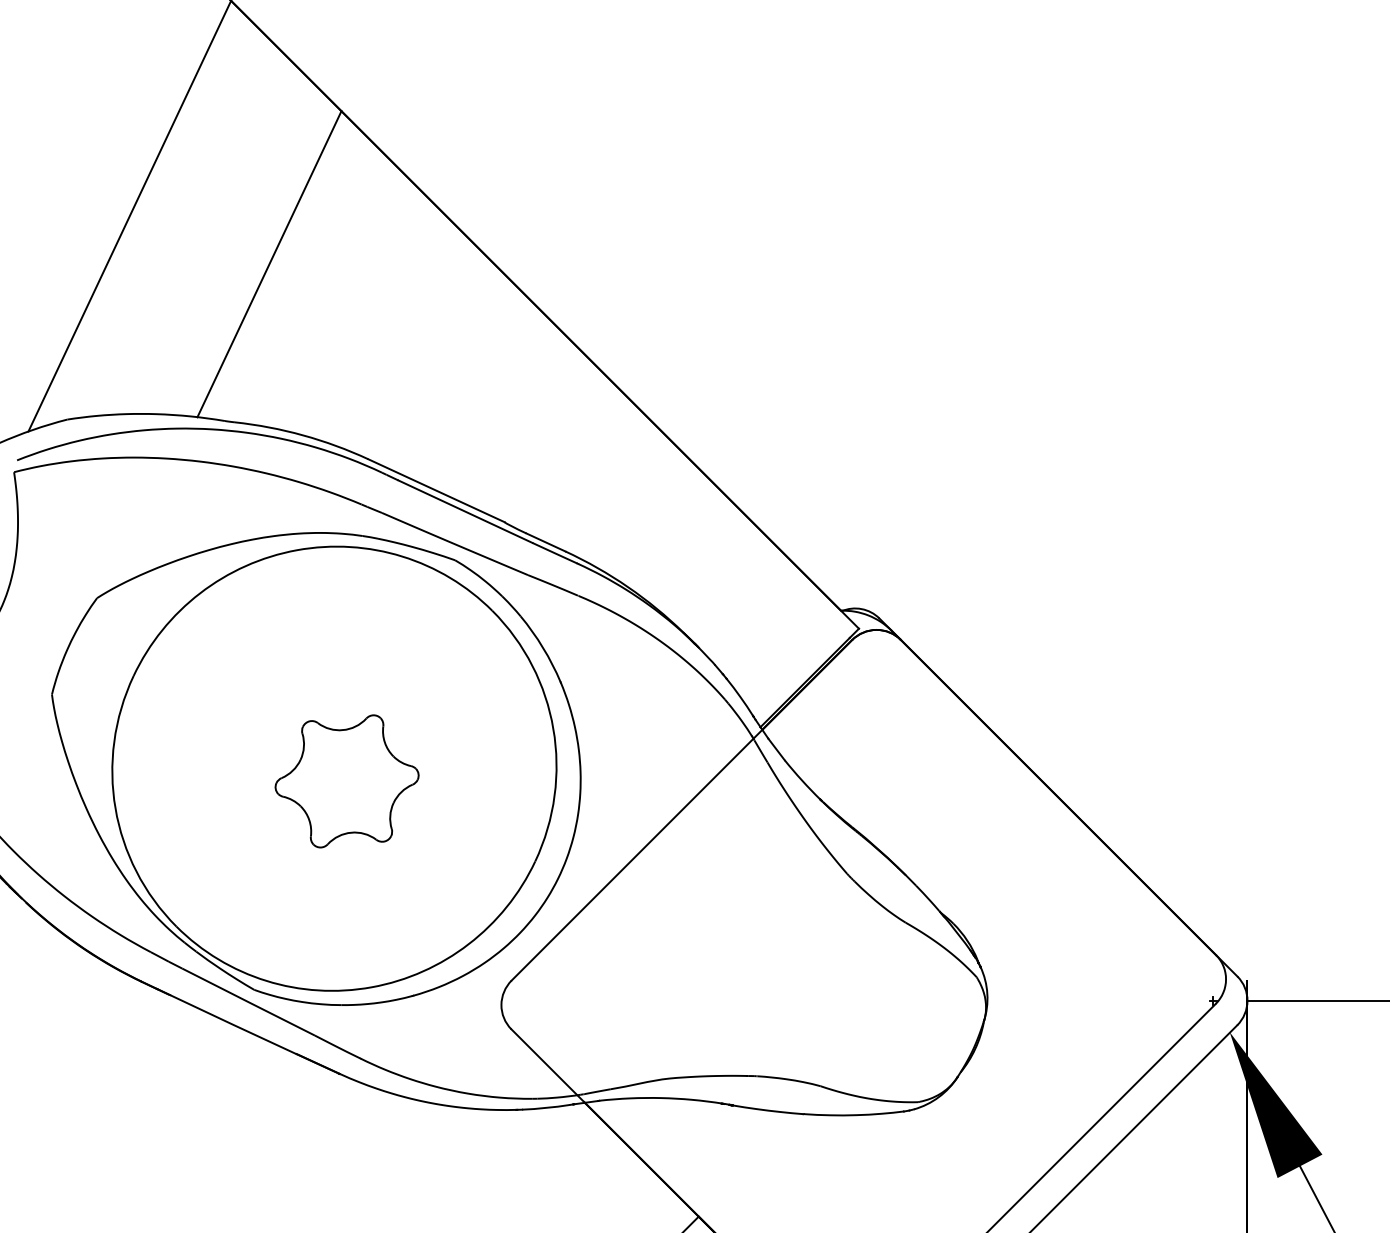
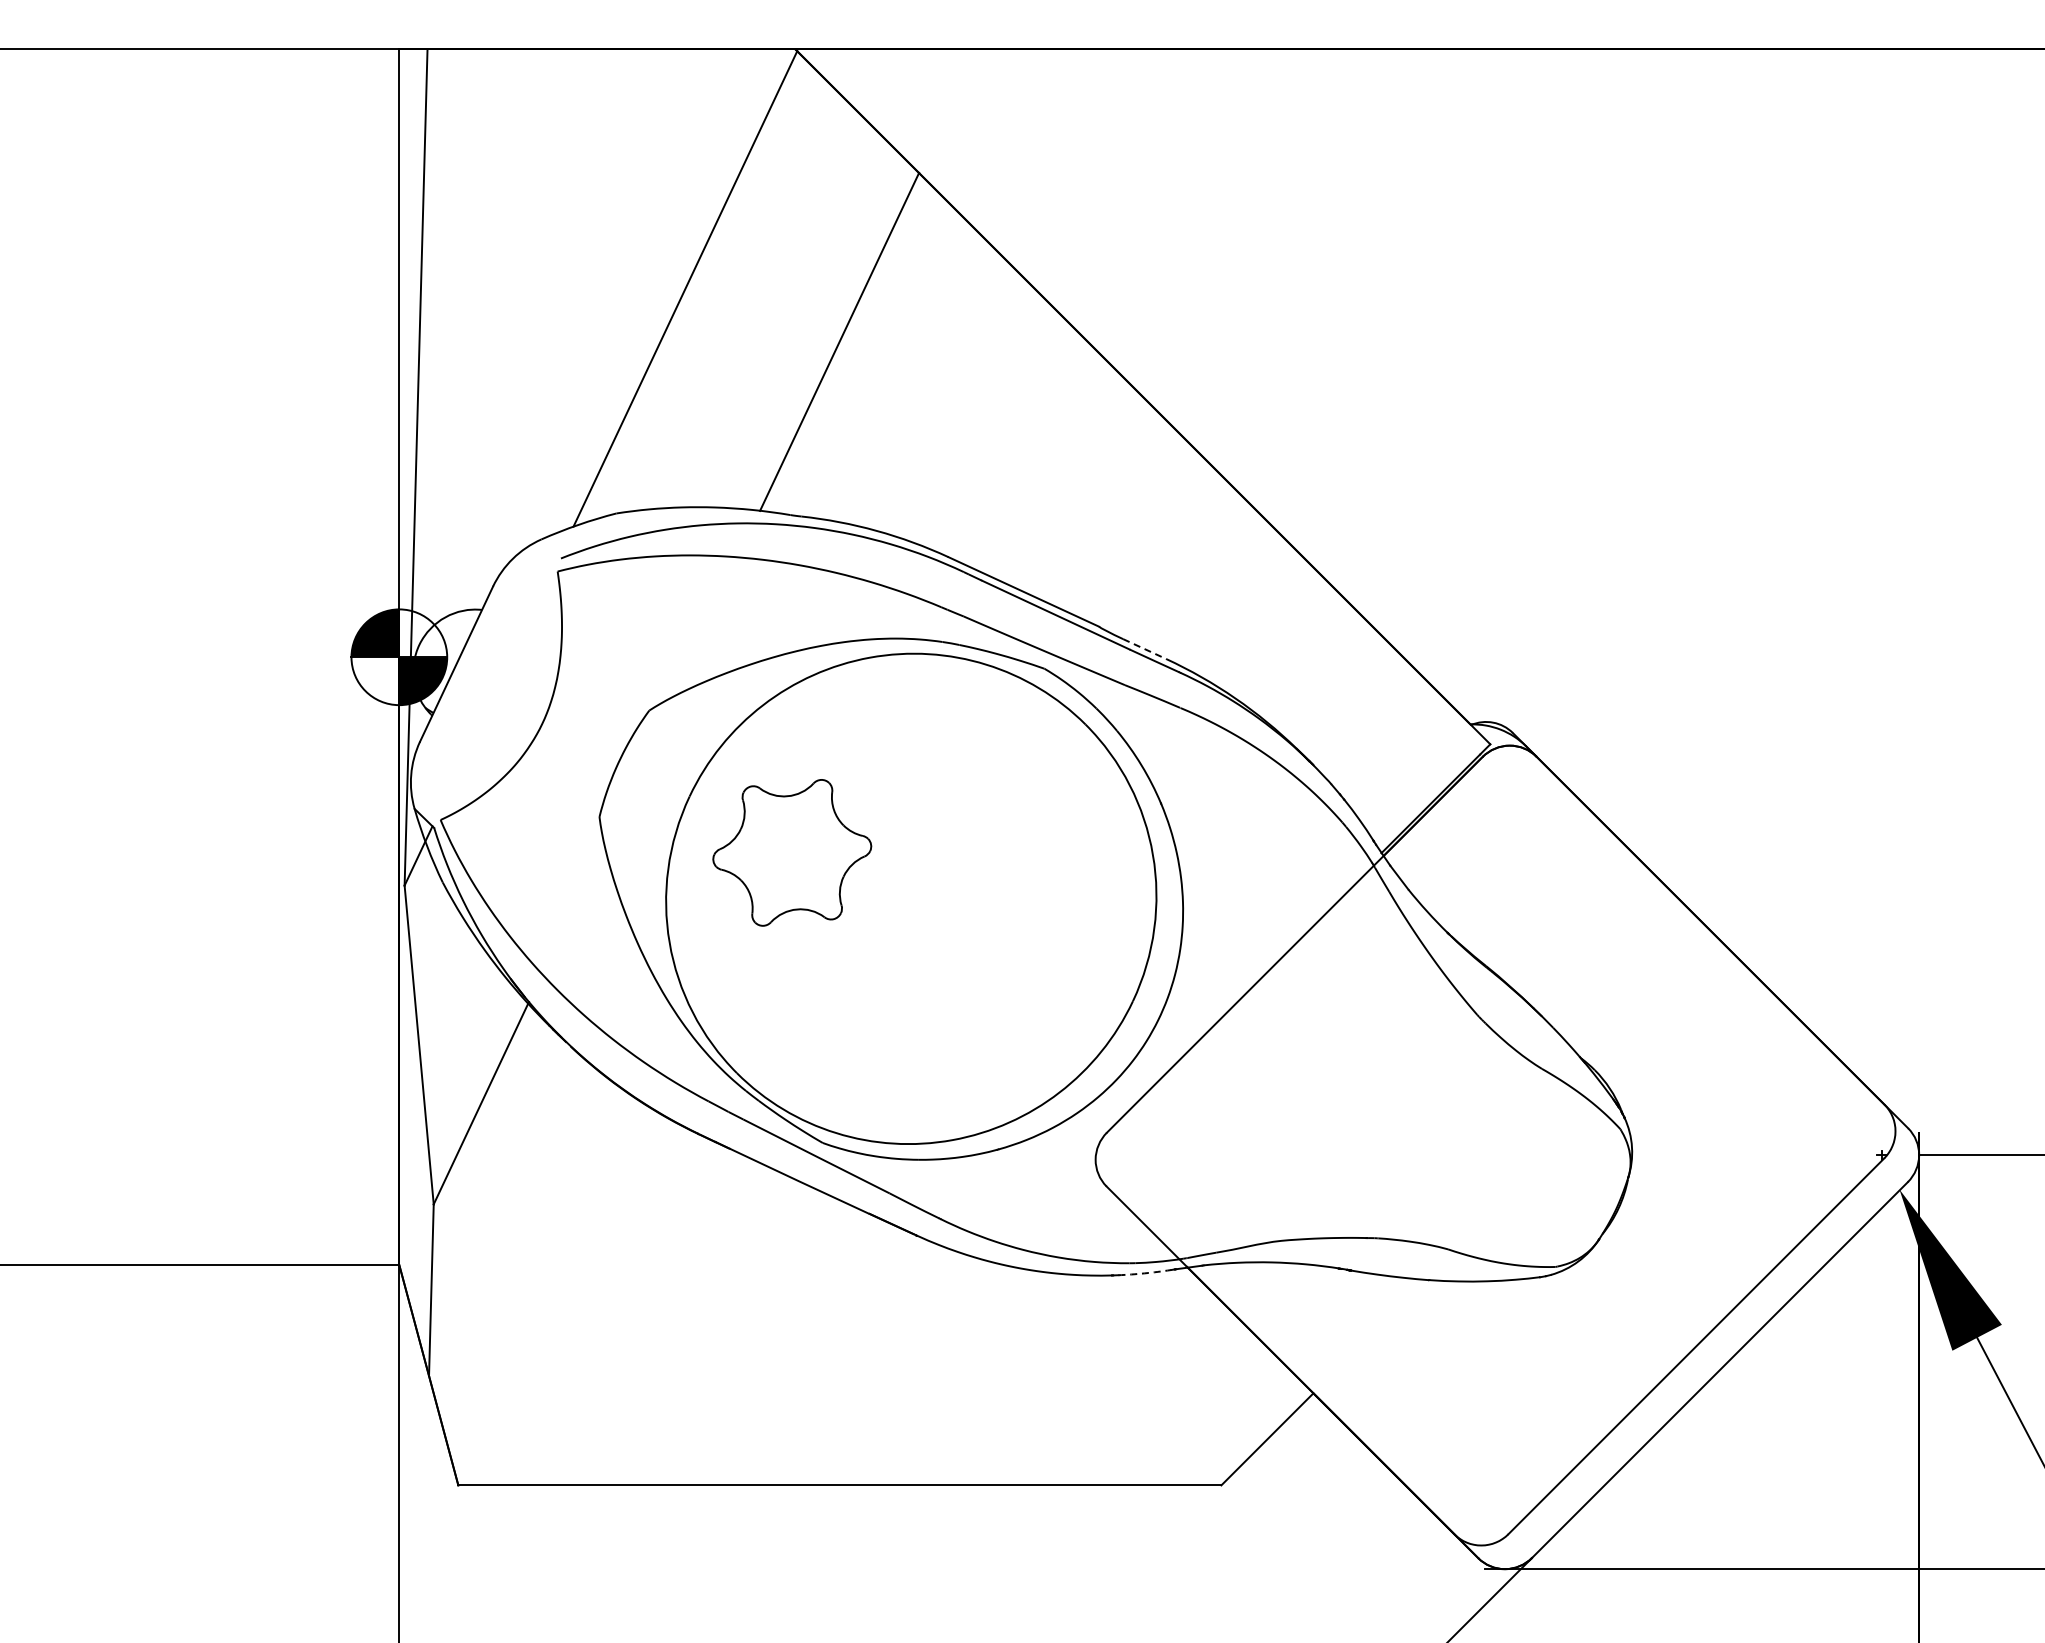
line: (545, 542) -> (1144, 649), solid -> dashed
part: (347, 781) -> (792, 852), moved
arc: (545, 1108) -> (1144, 1273), solid -> dashed

